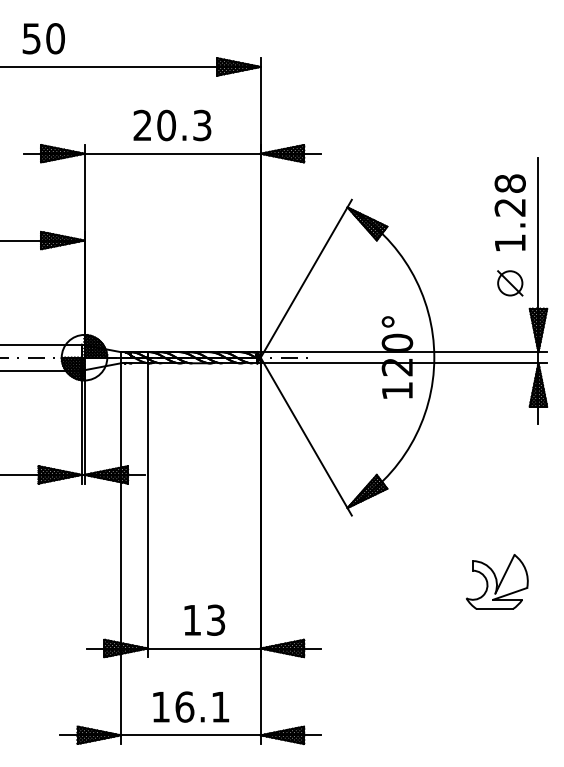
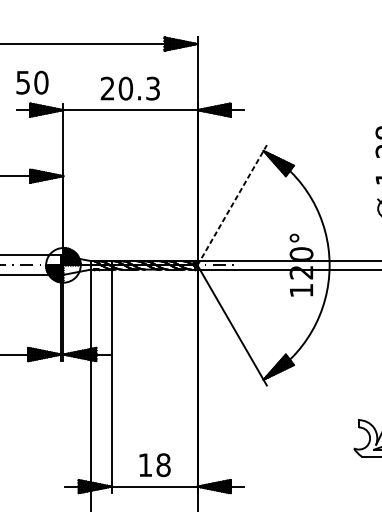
text: (43, 38) -> (32, 82), moved
line: (306, 278) -> (232, 205), solid -> dashed
text: (215, 619) -> (163, 464), 13 -> 18

